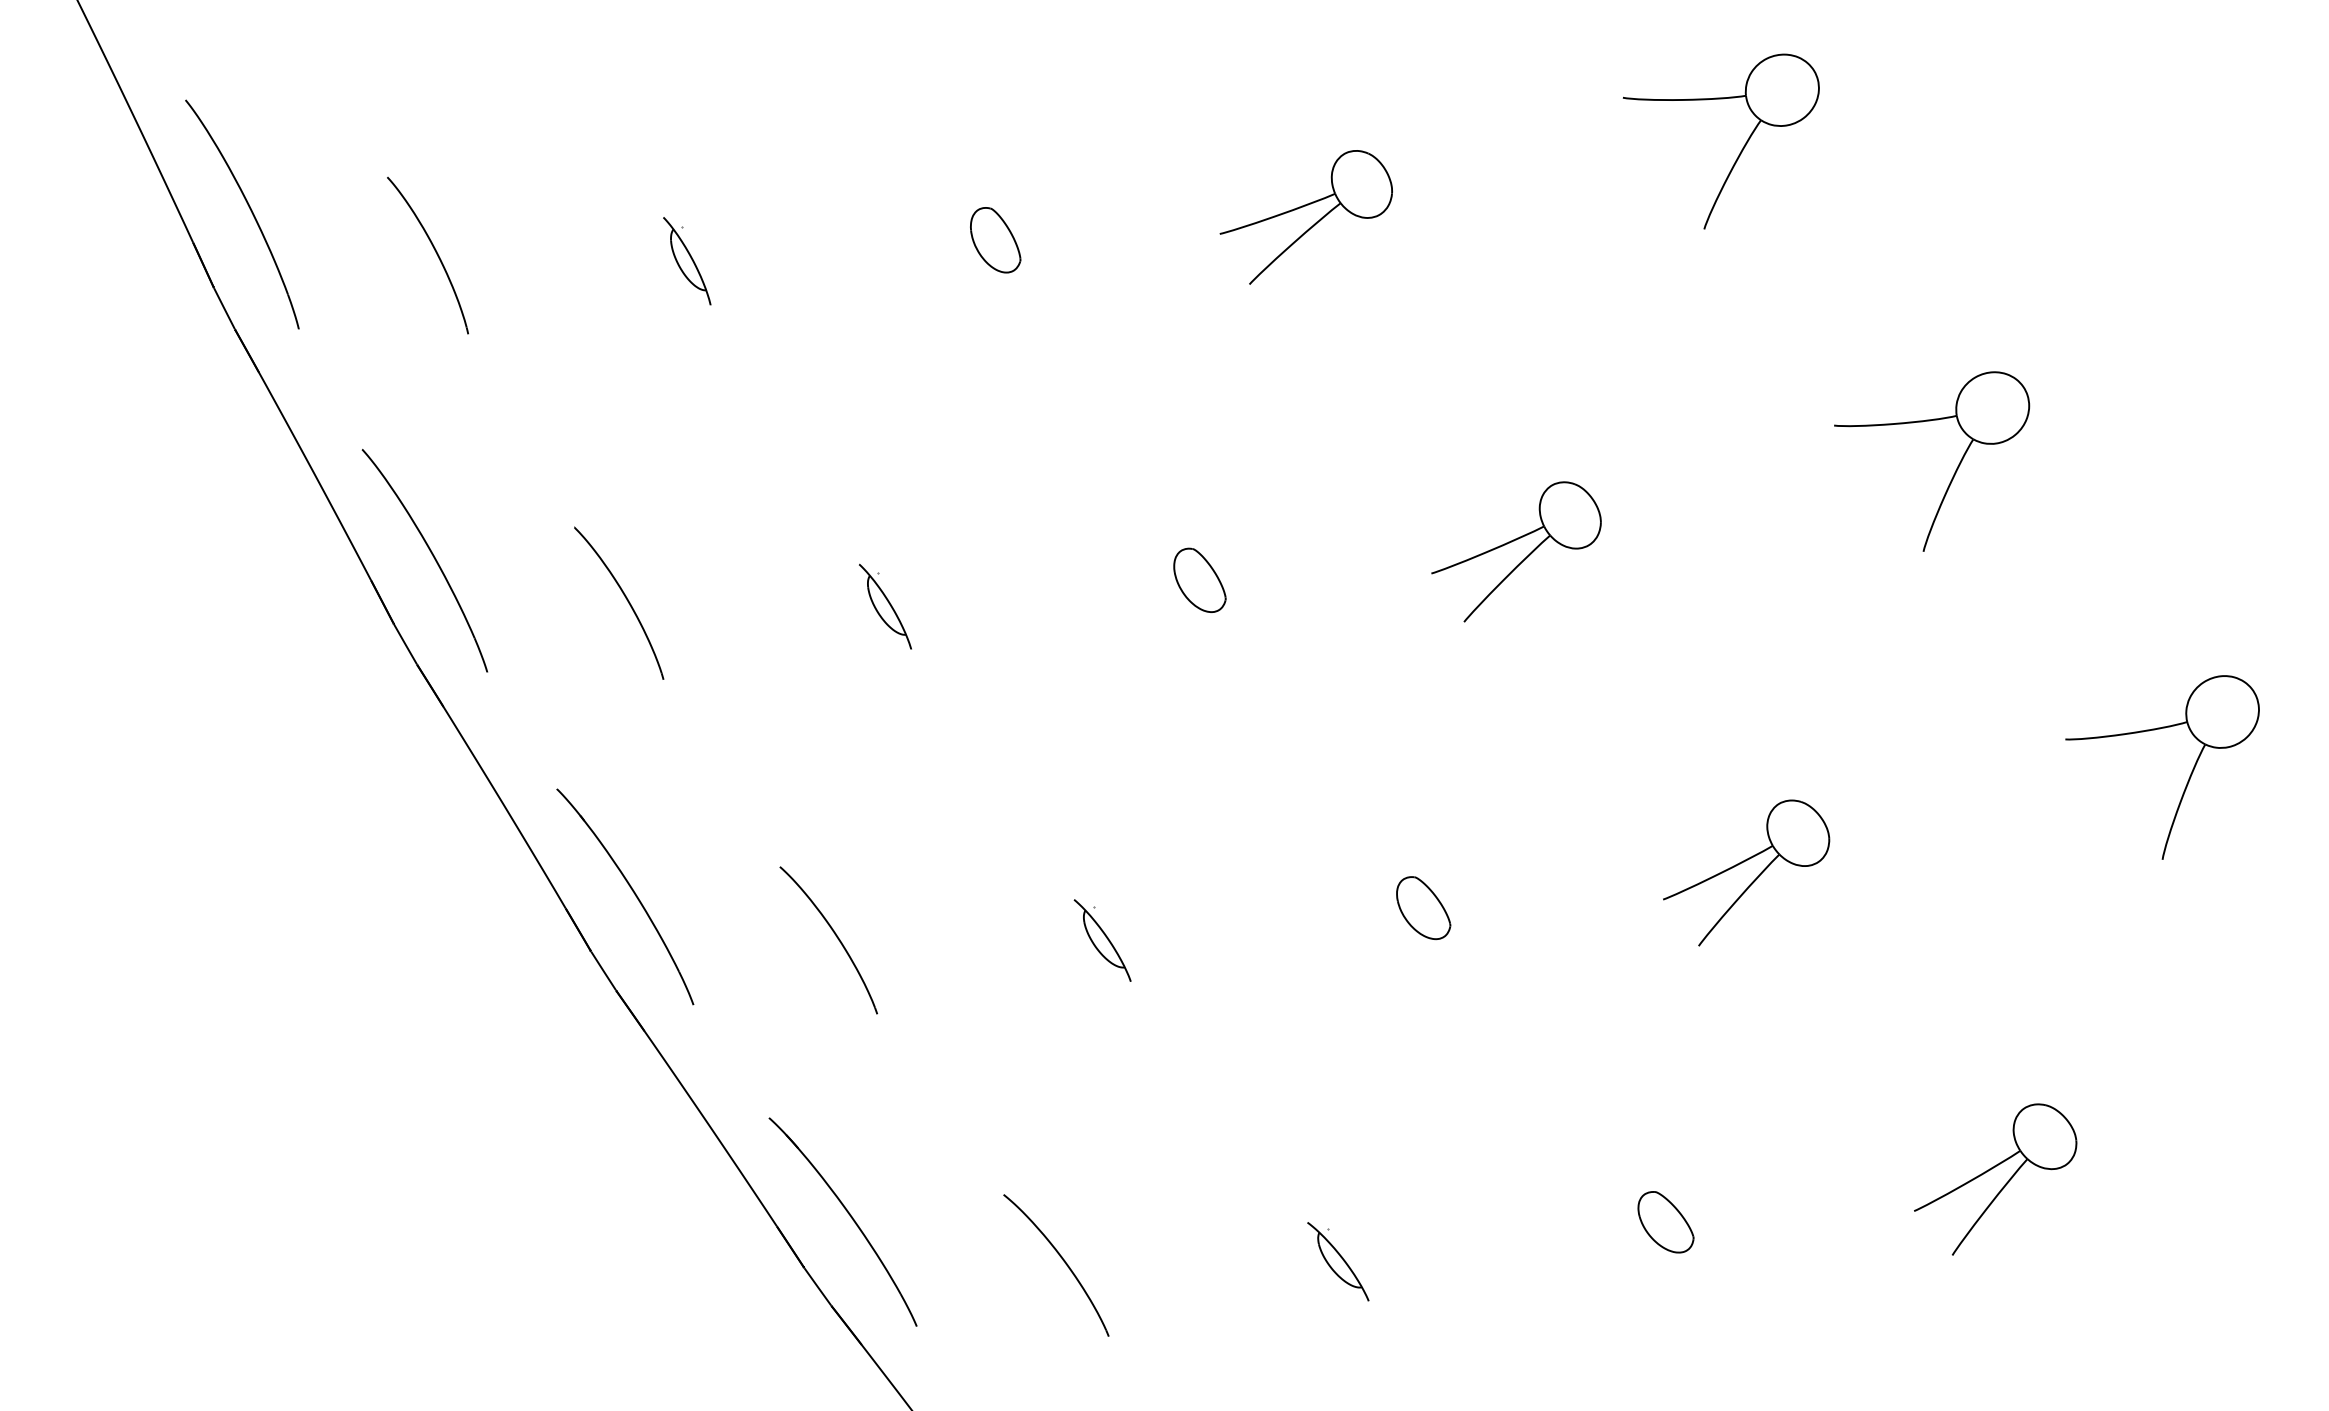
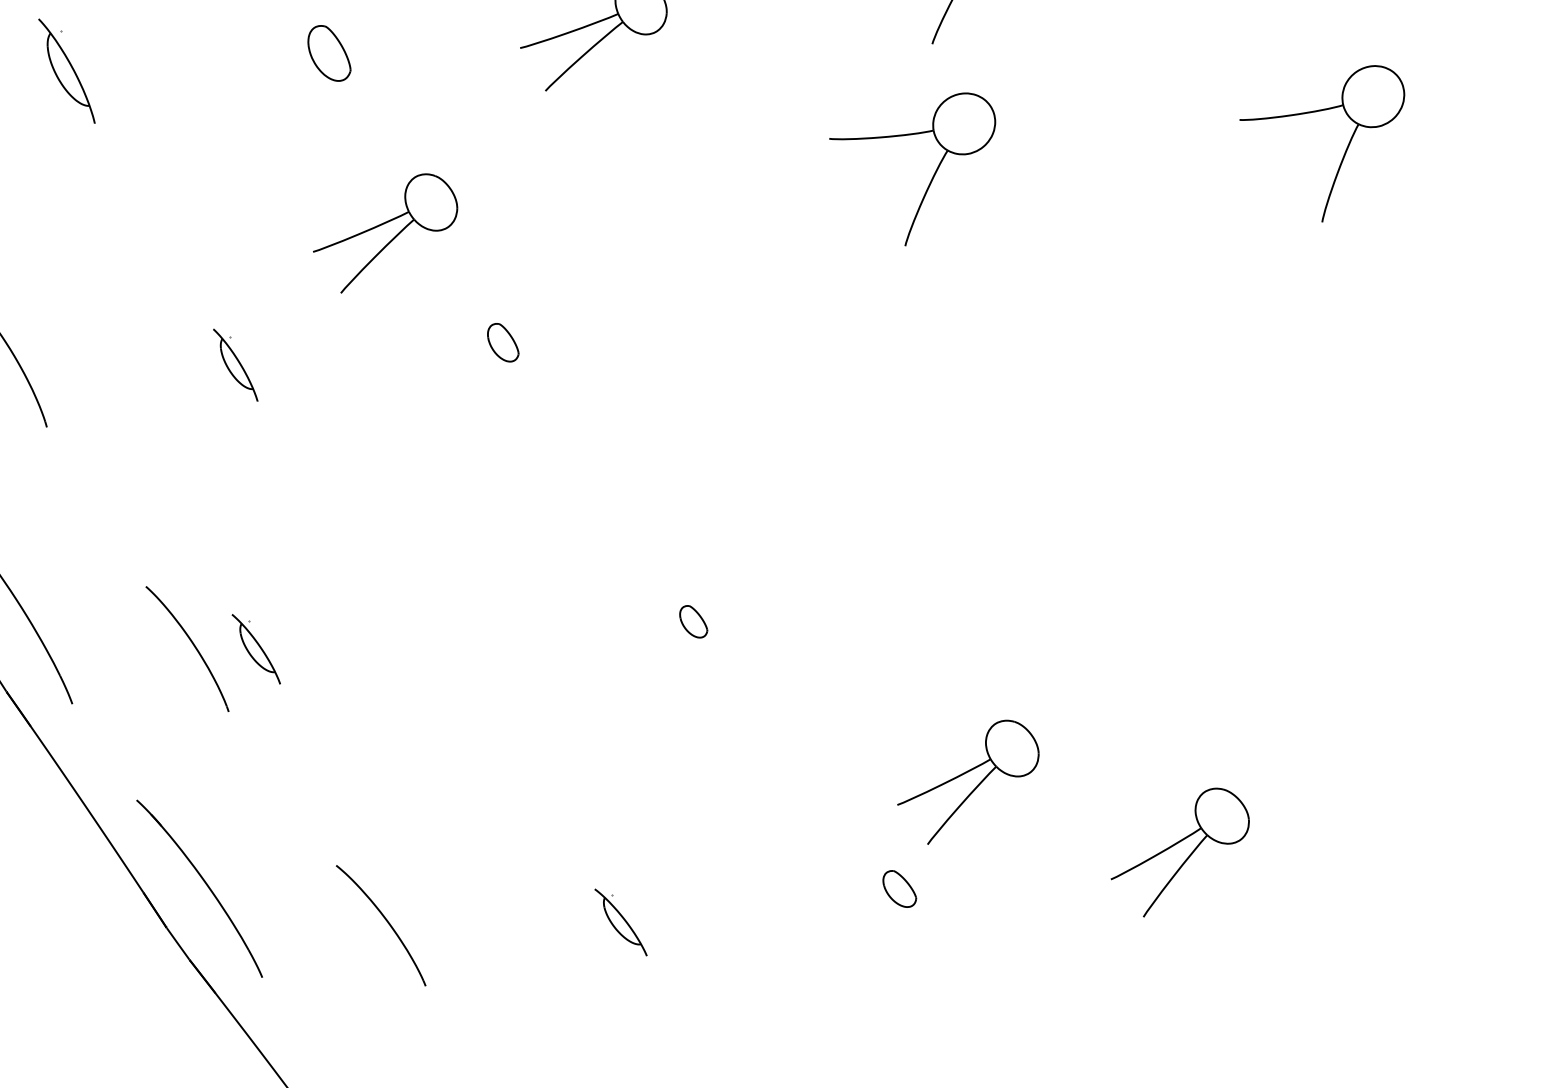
part: (687, 261) -> (67, 71), size x1.4
part: (1954, 472) -> (931, 178), moved
part: (1514, 541) -> (383, 224), moved
part: (1199, 579) -> (502, 342), size x0.7
part: (2188, 778) -> (1344, 153), moved
part: (1742, 863) -> (964, 774), moved
part: (1423, 908) -> (693, 622), size x0.6
part: (1102, 940) -> (256, 649), moved
part: (1665, 1222) -> (899, 889), size x0.7

